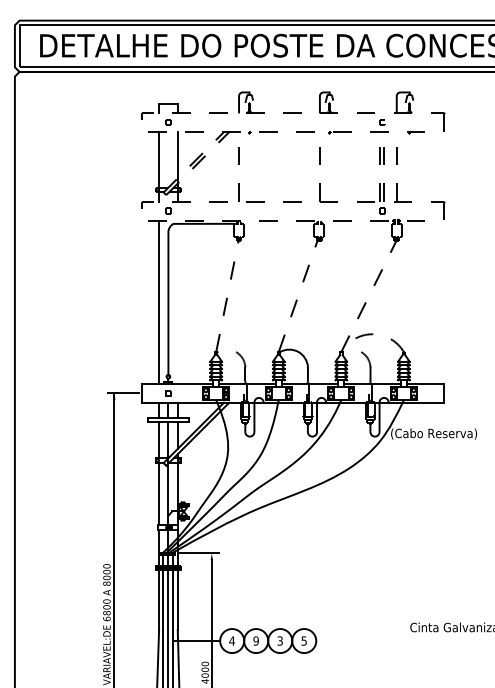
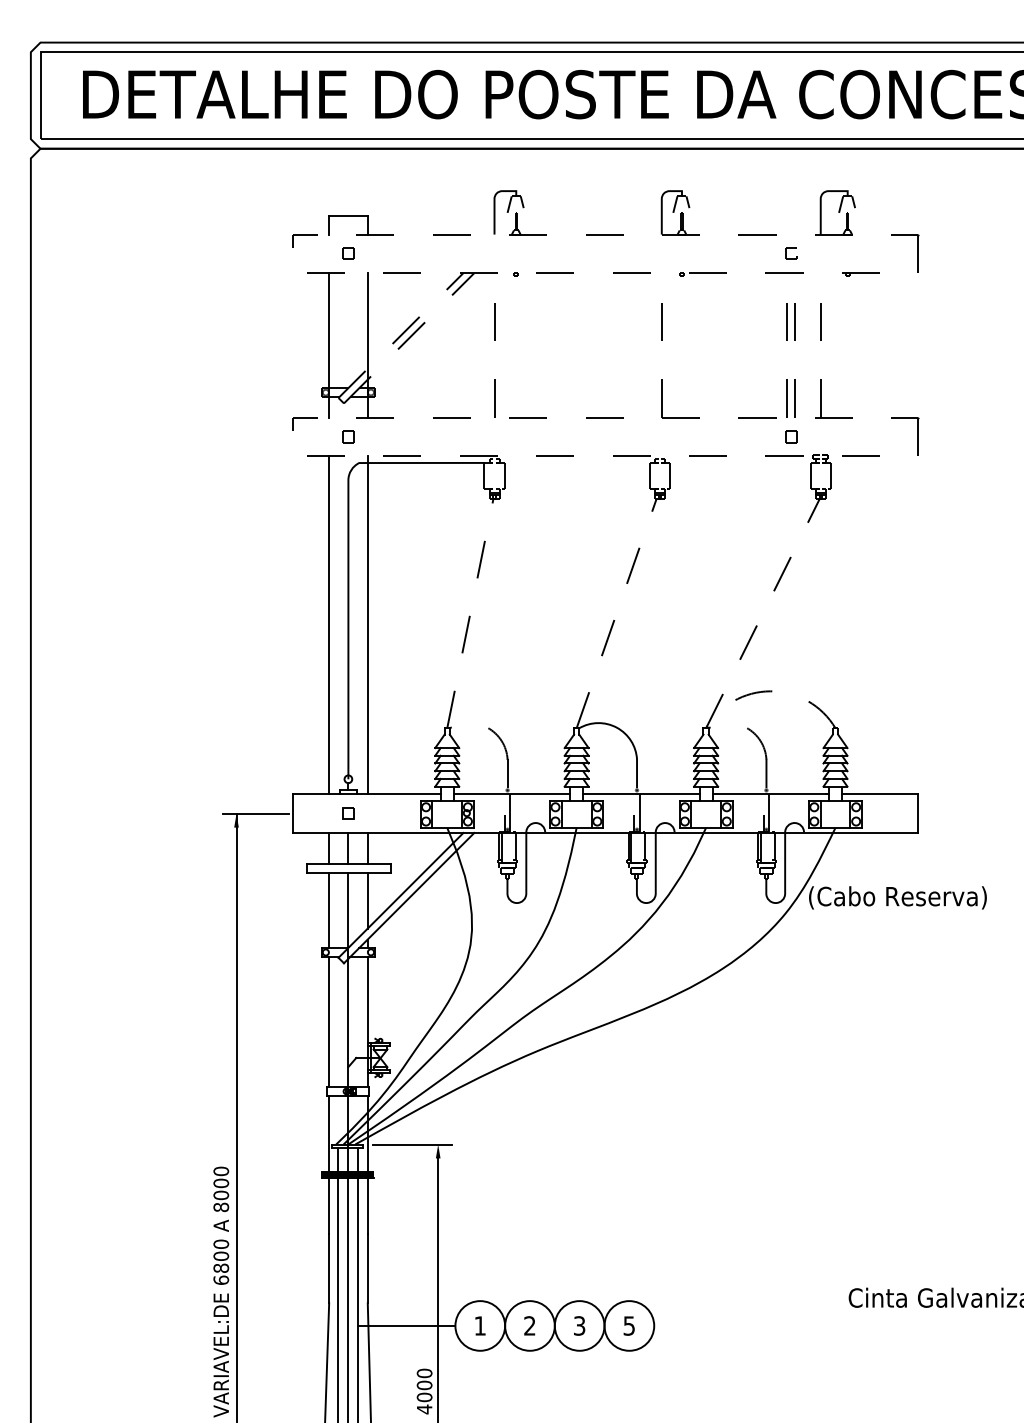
line: (177, 302) -> (367, 625), added
text: (231, 640) -> (478, 1324), 4 -> 1
text: (255, 640) -> (528, 1324), 9 -> 2

